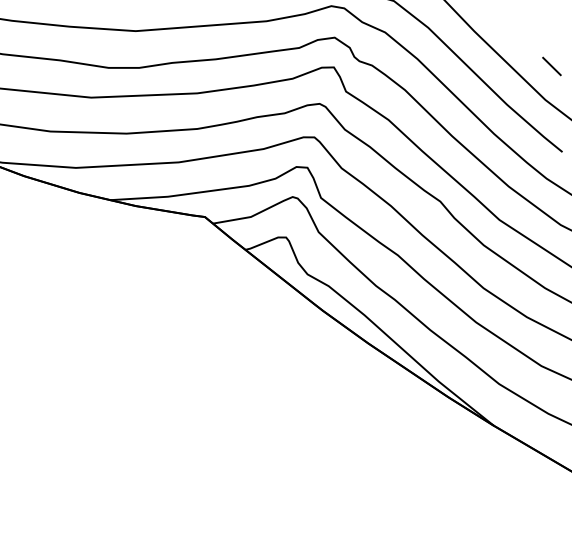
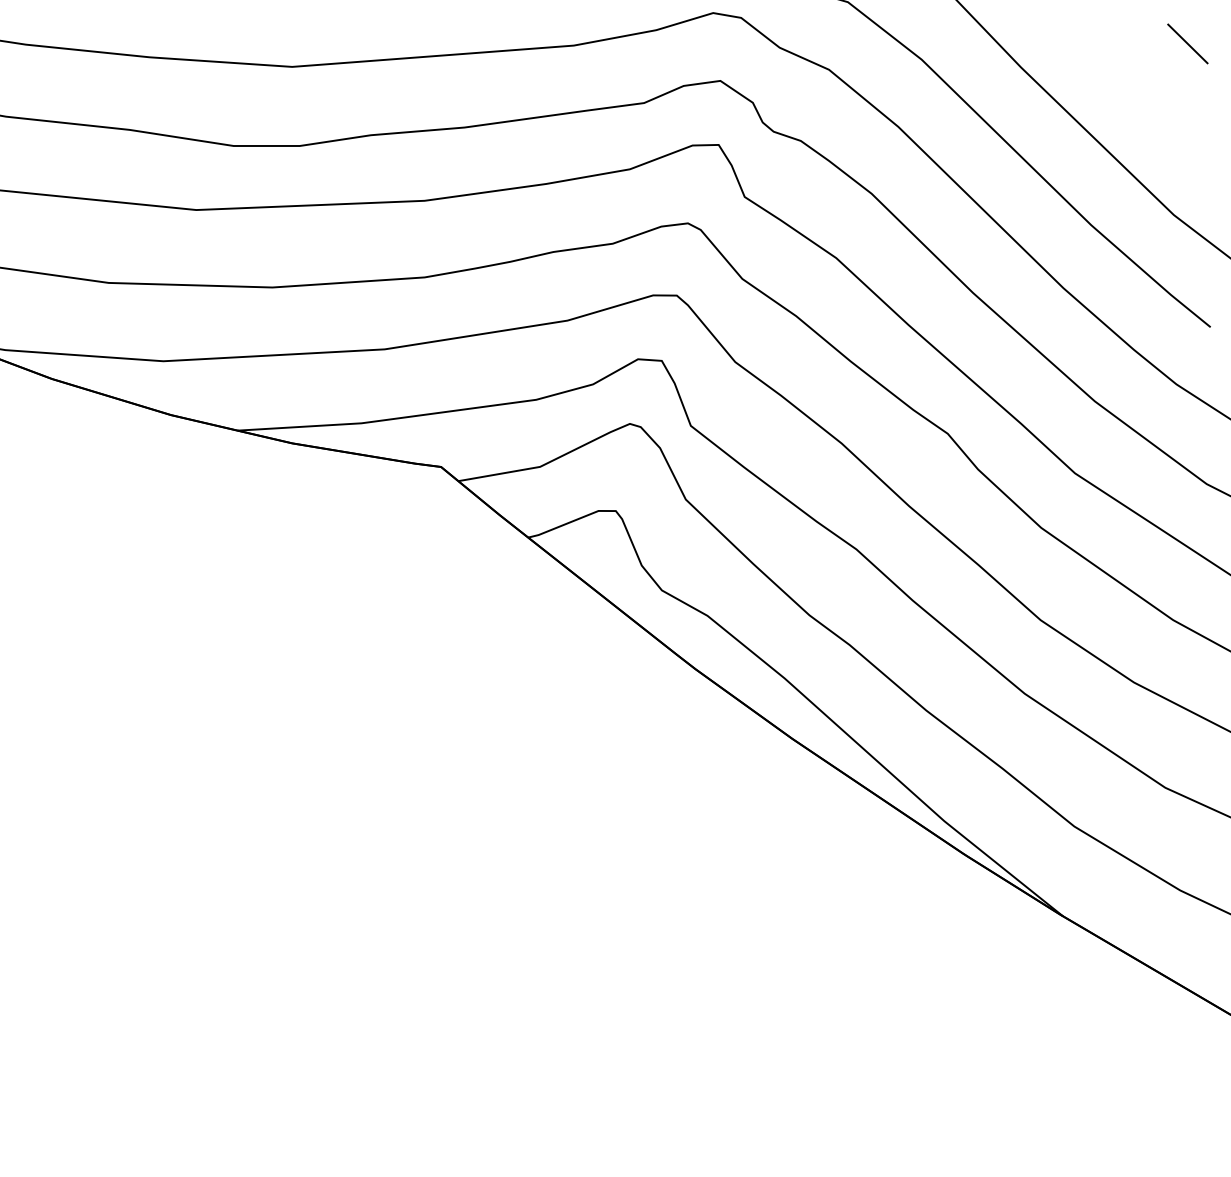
line: (551, 66) -> (1186, 43), moved

